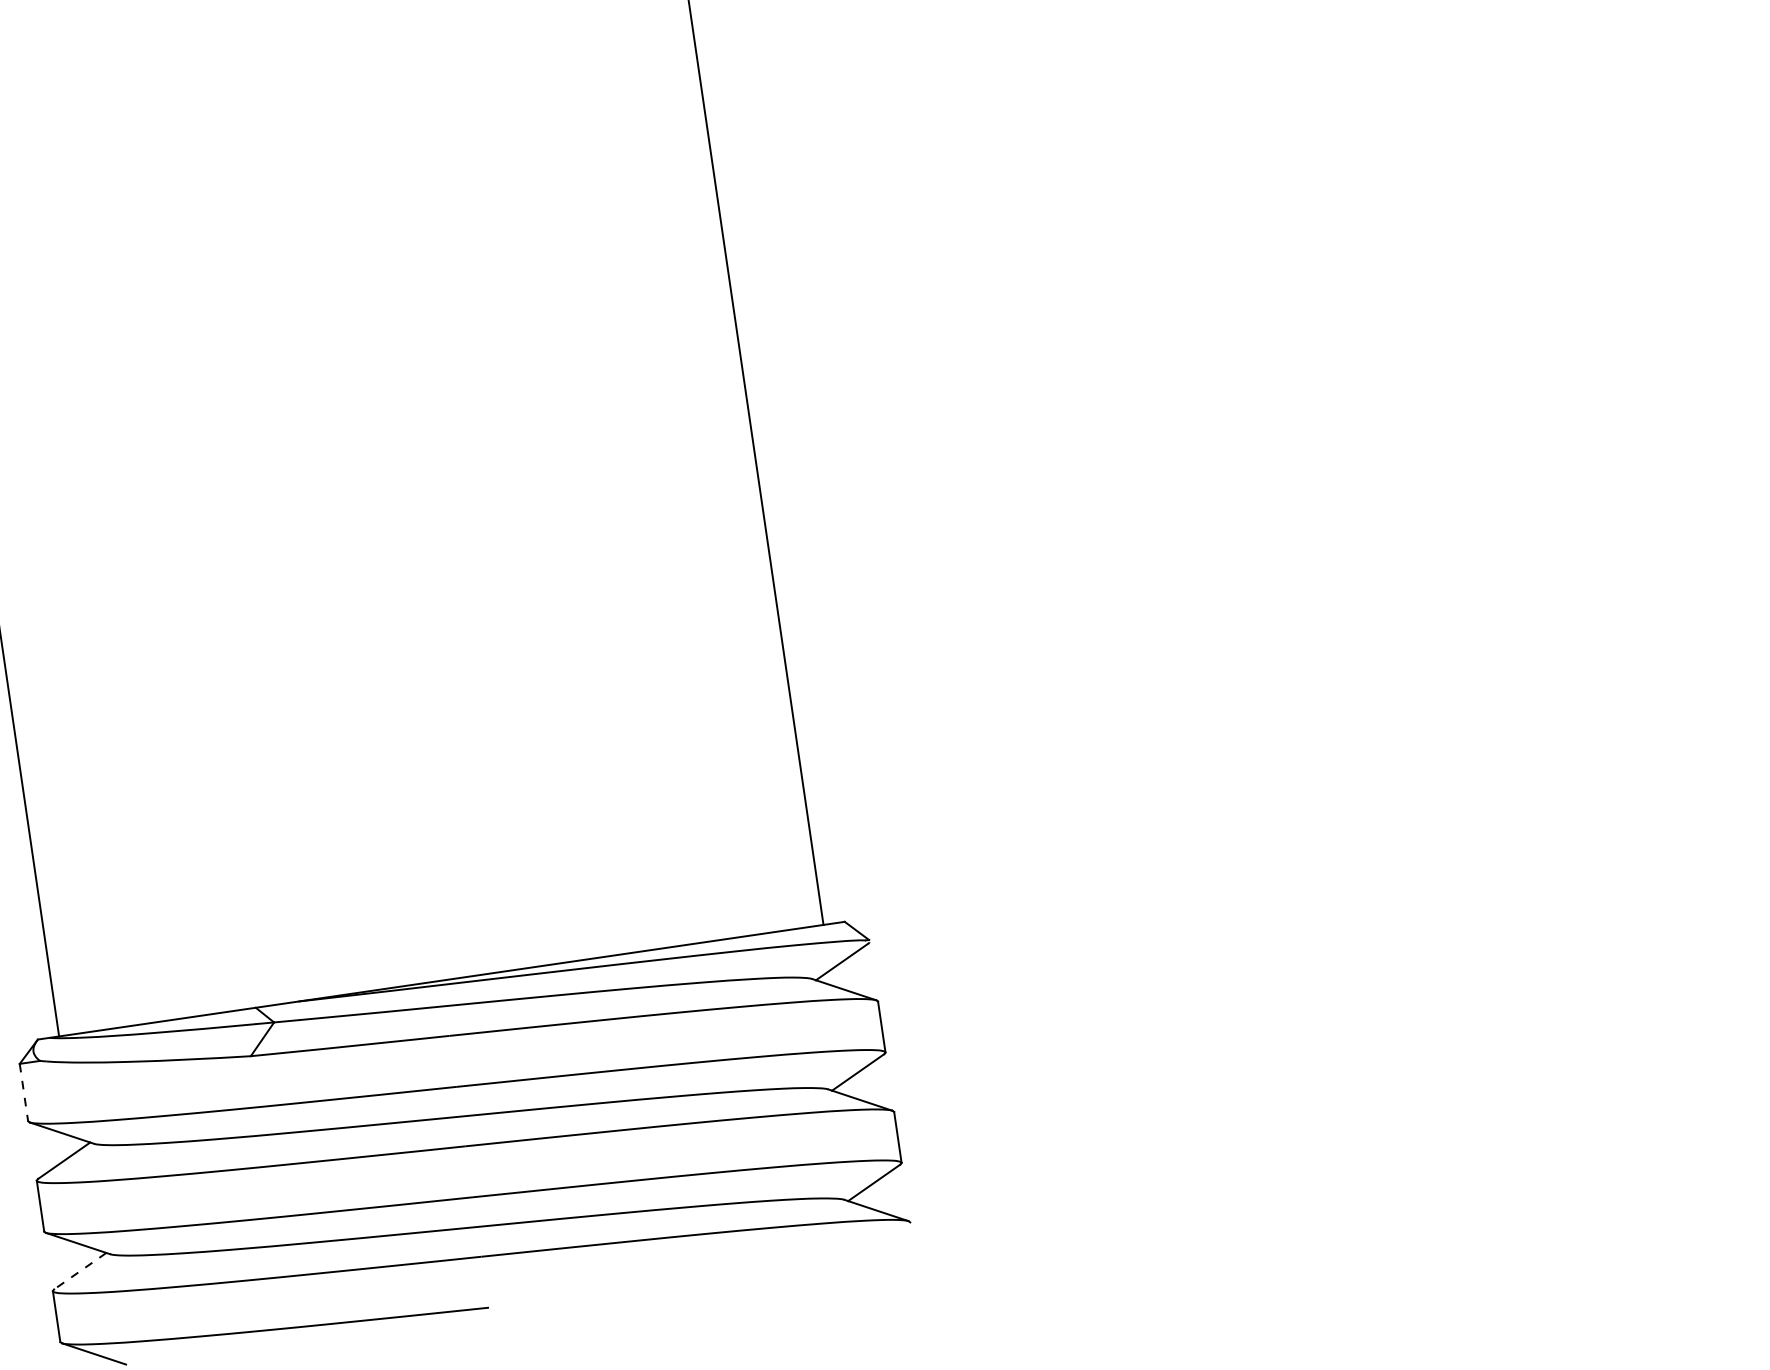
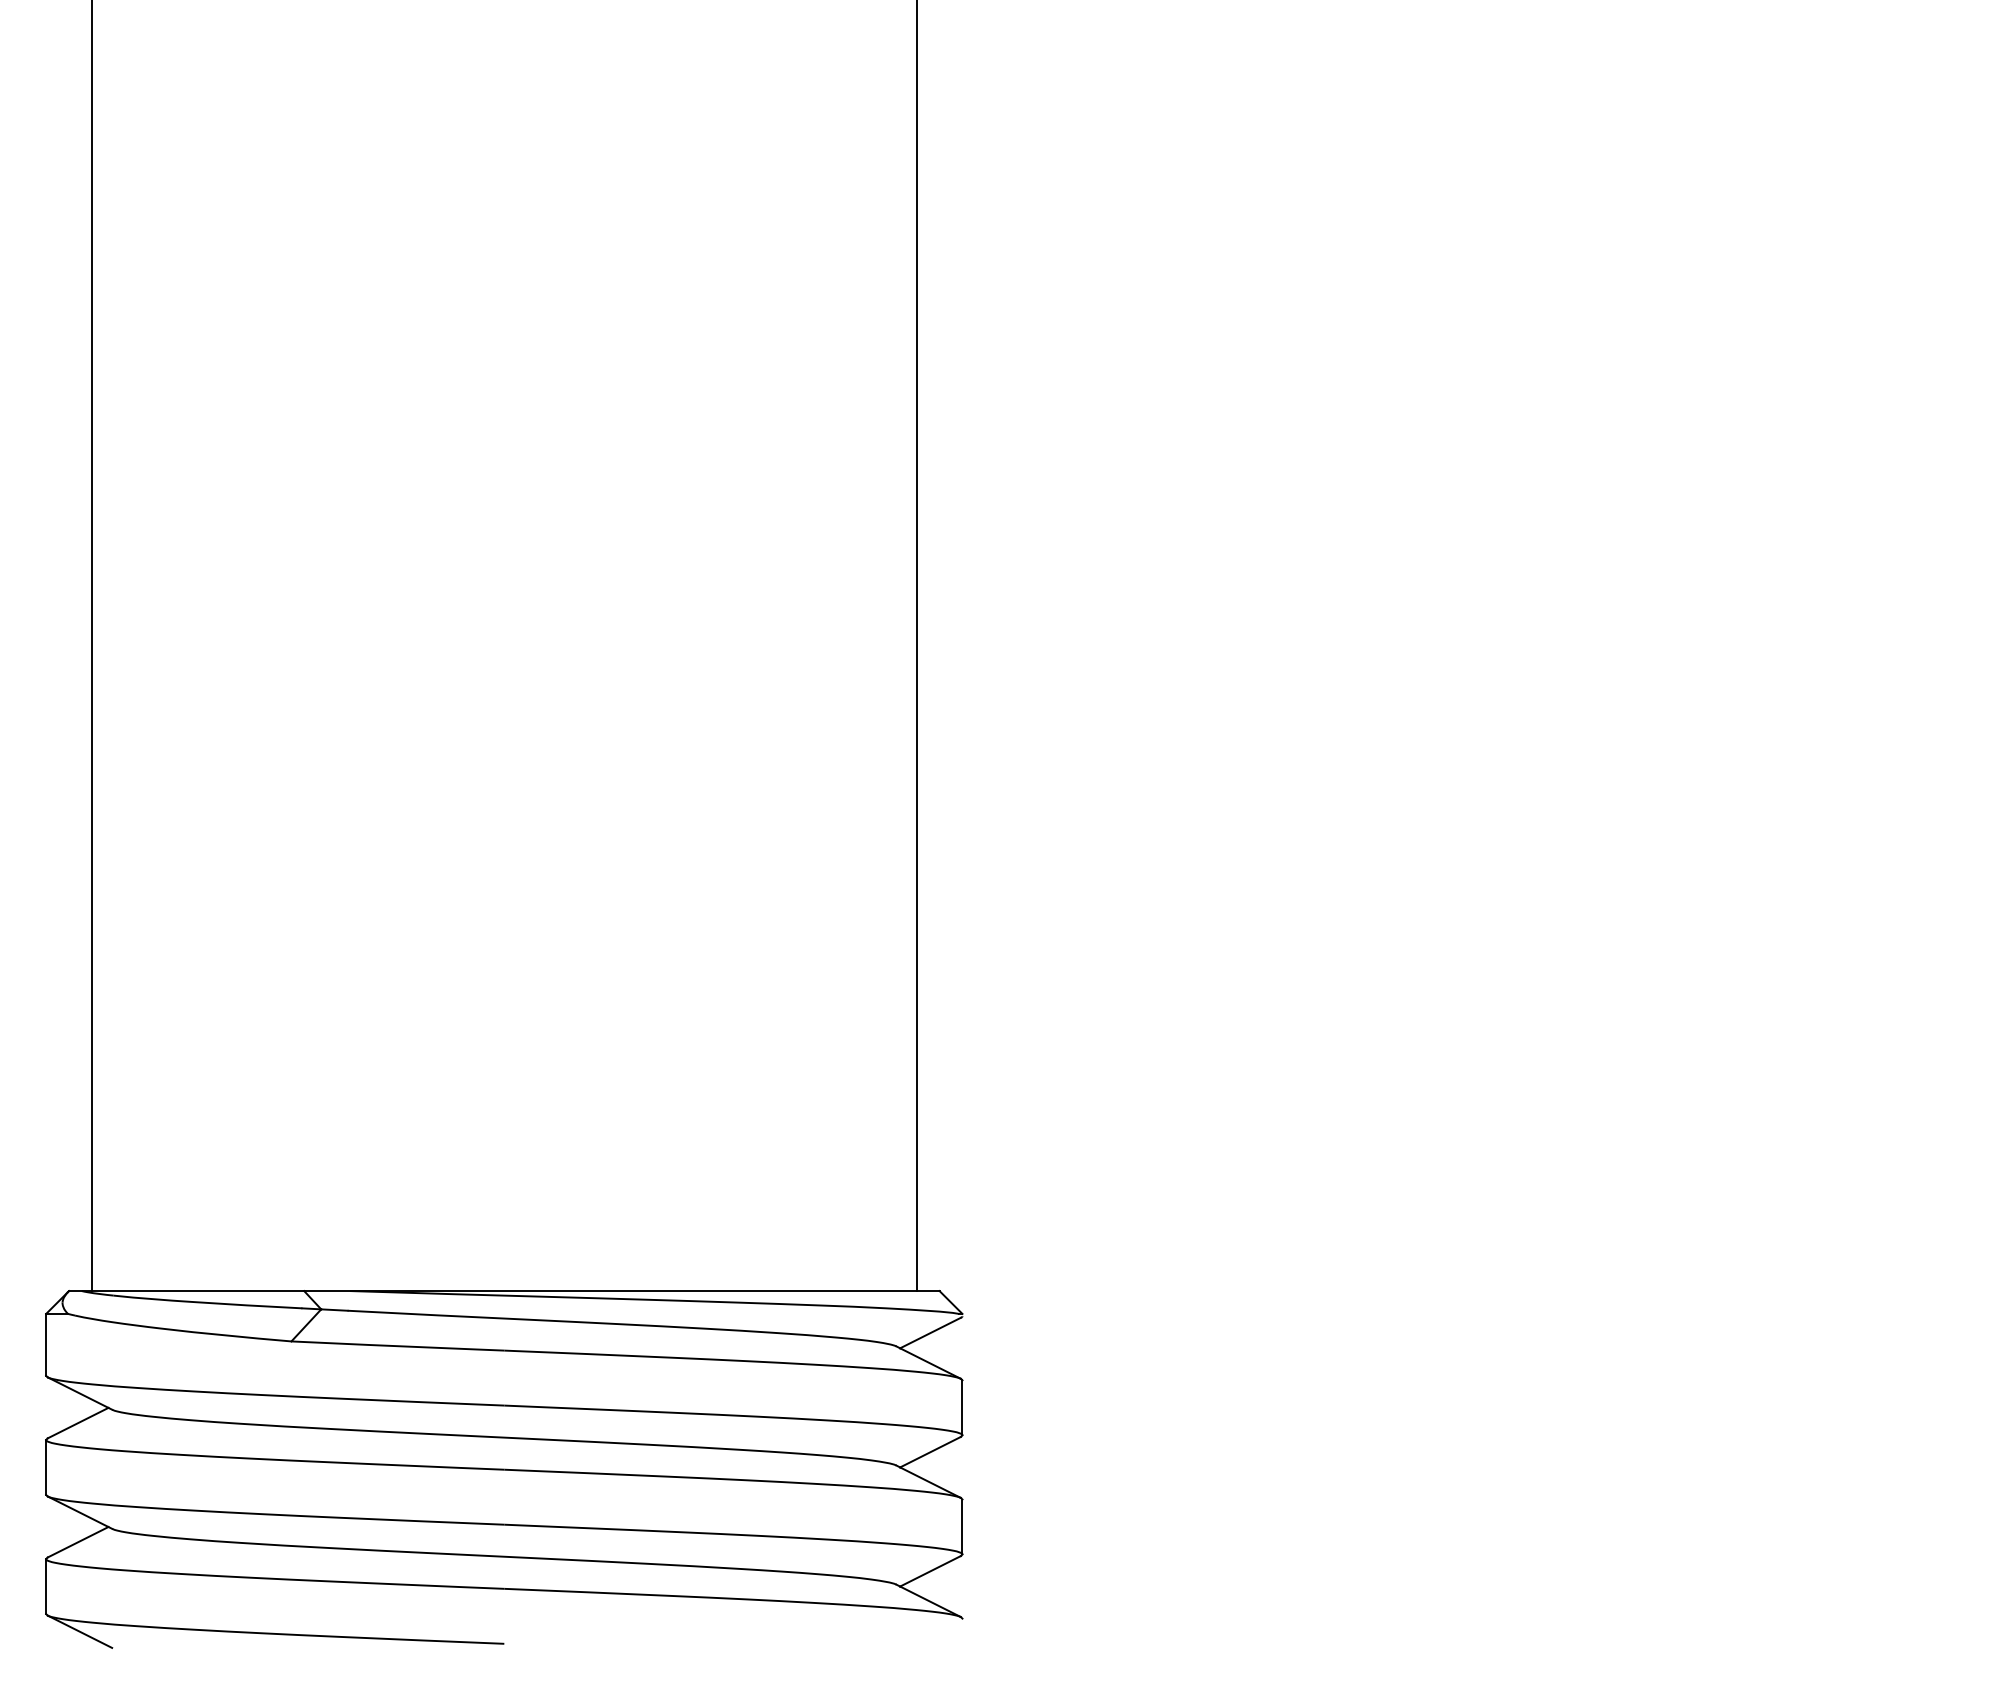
line: (24, 1092) -> (46, 1344), dashed -> solid
line: (79, 1271) -> (77, 1542), dashed -> solid

